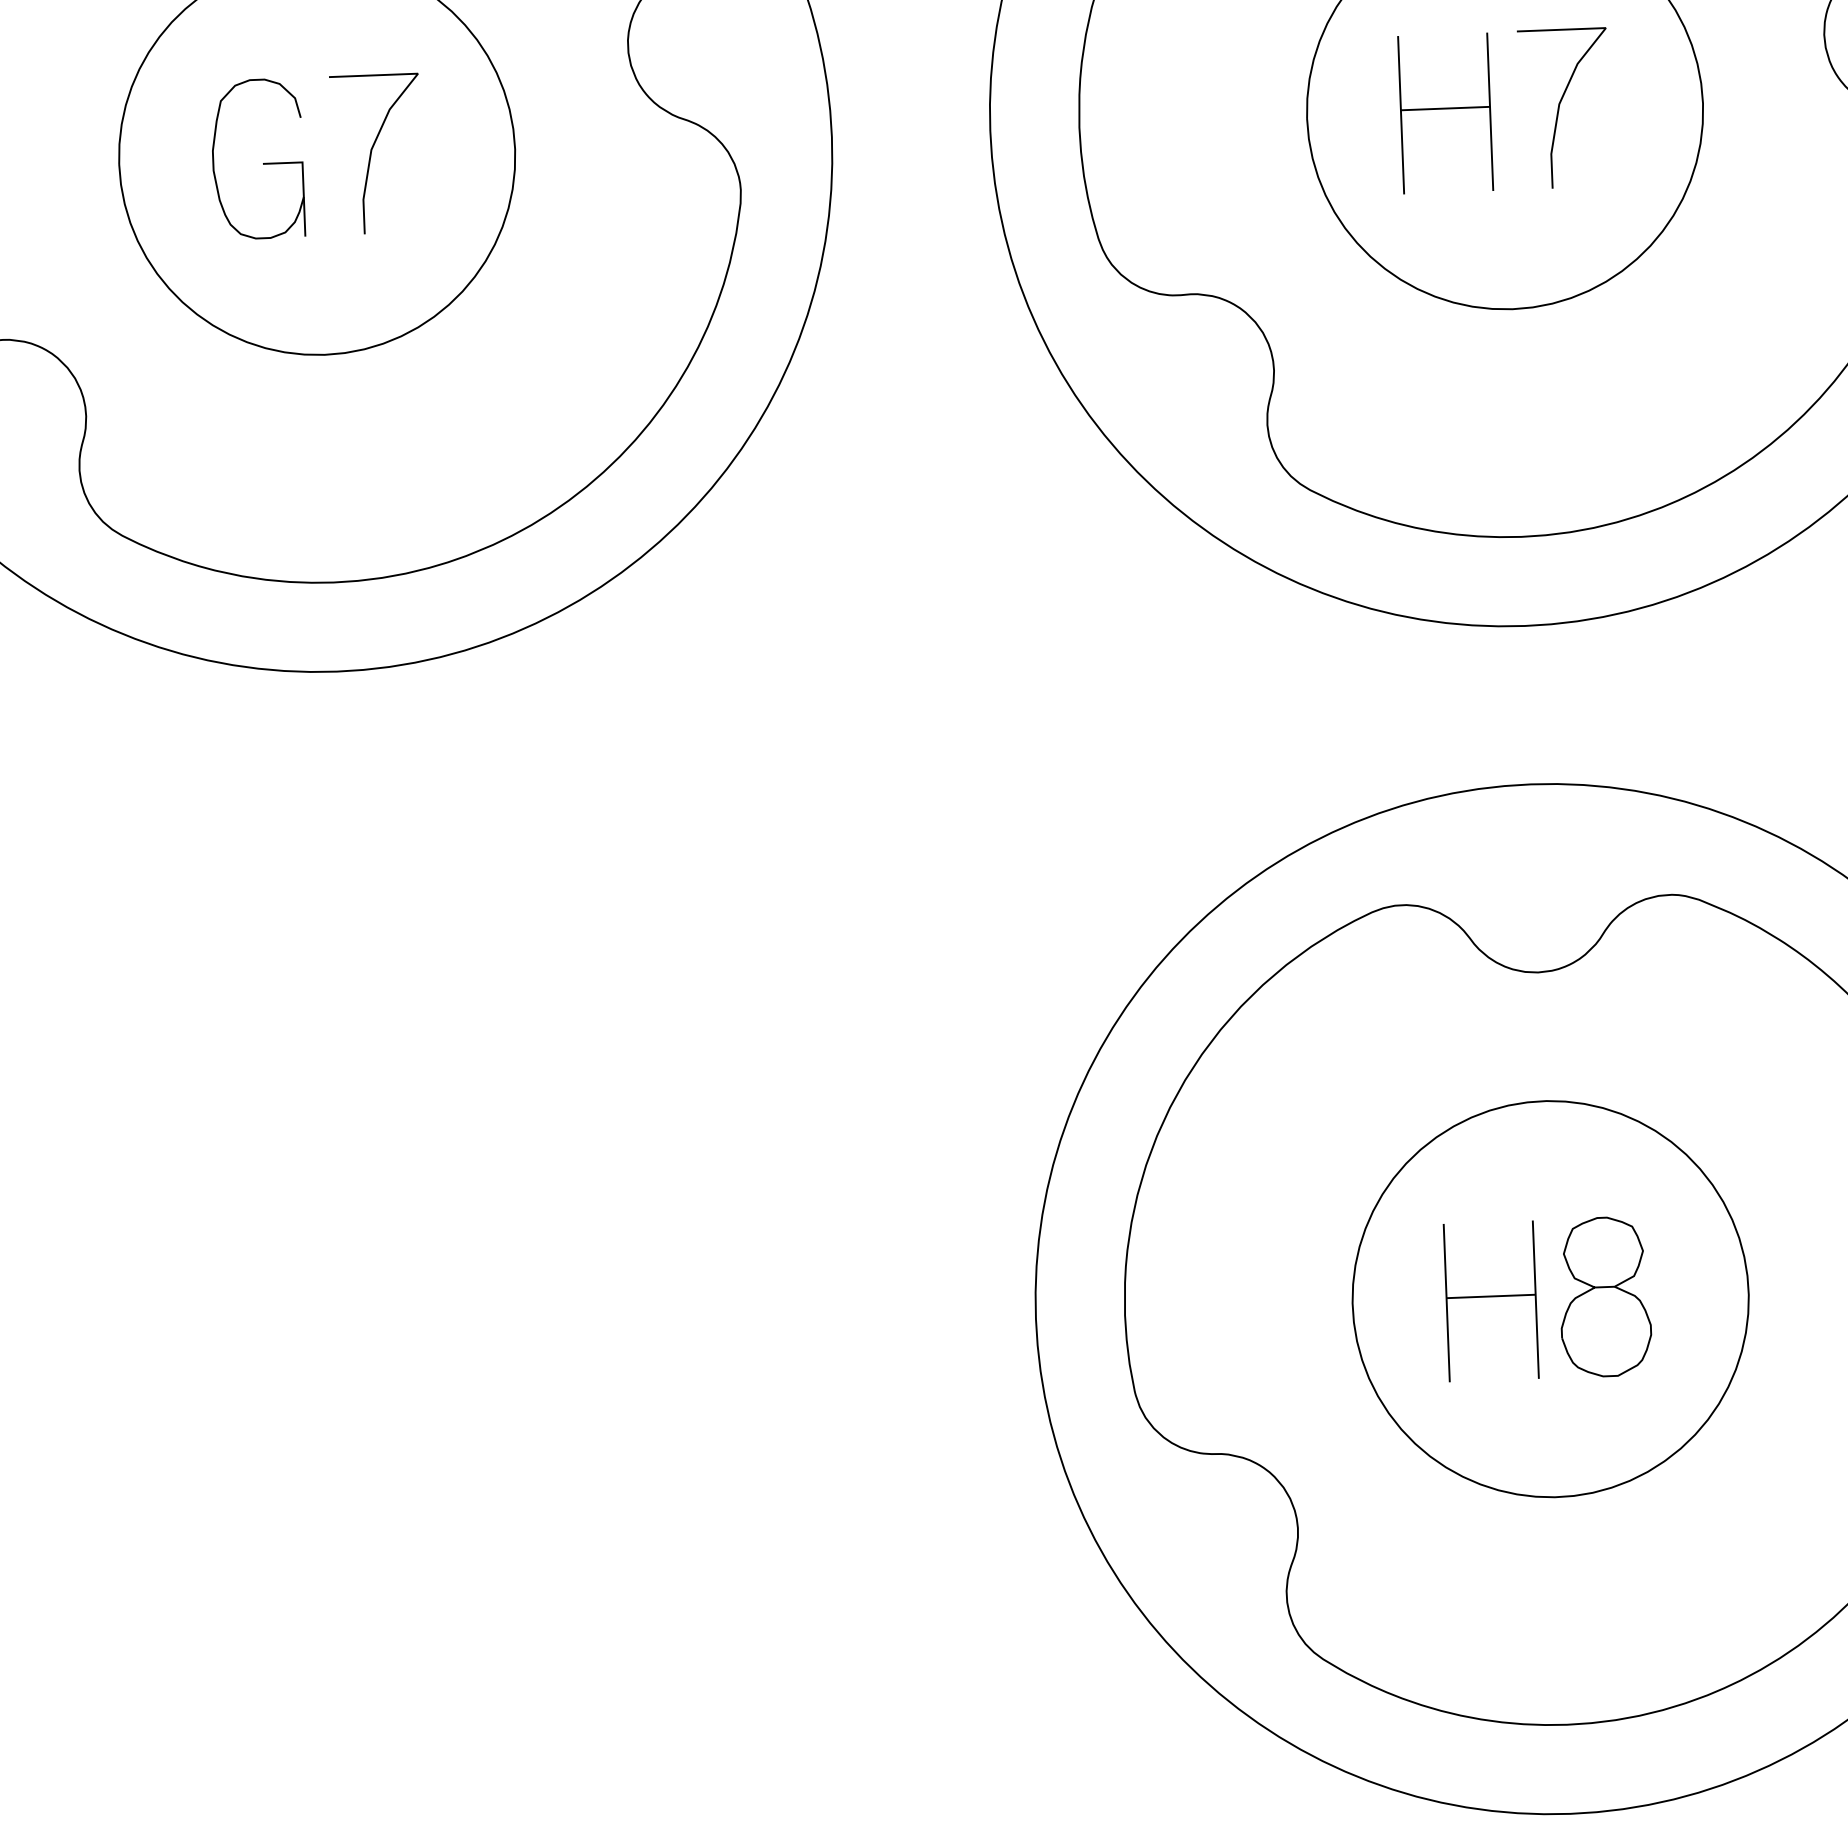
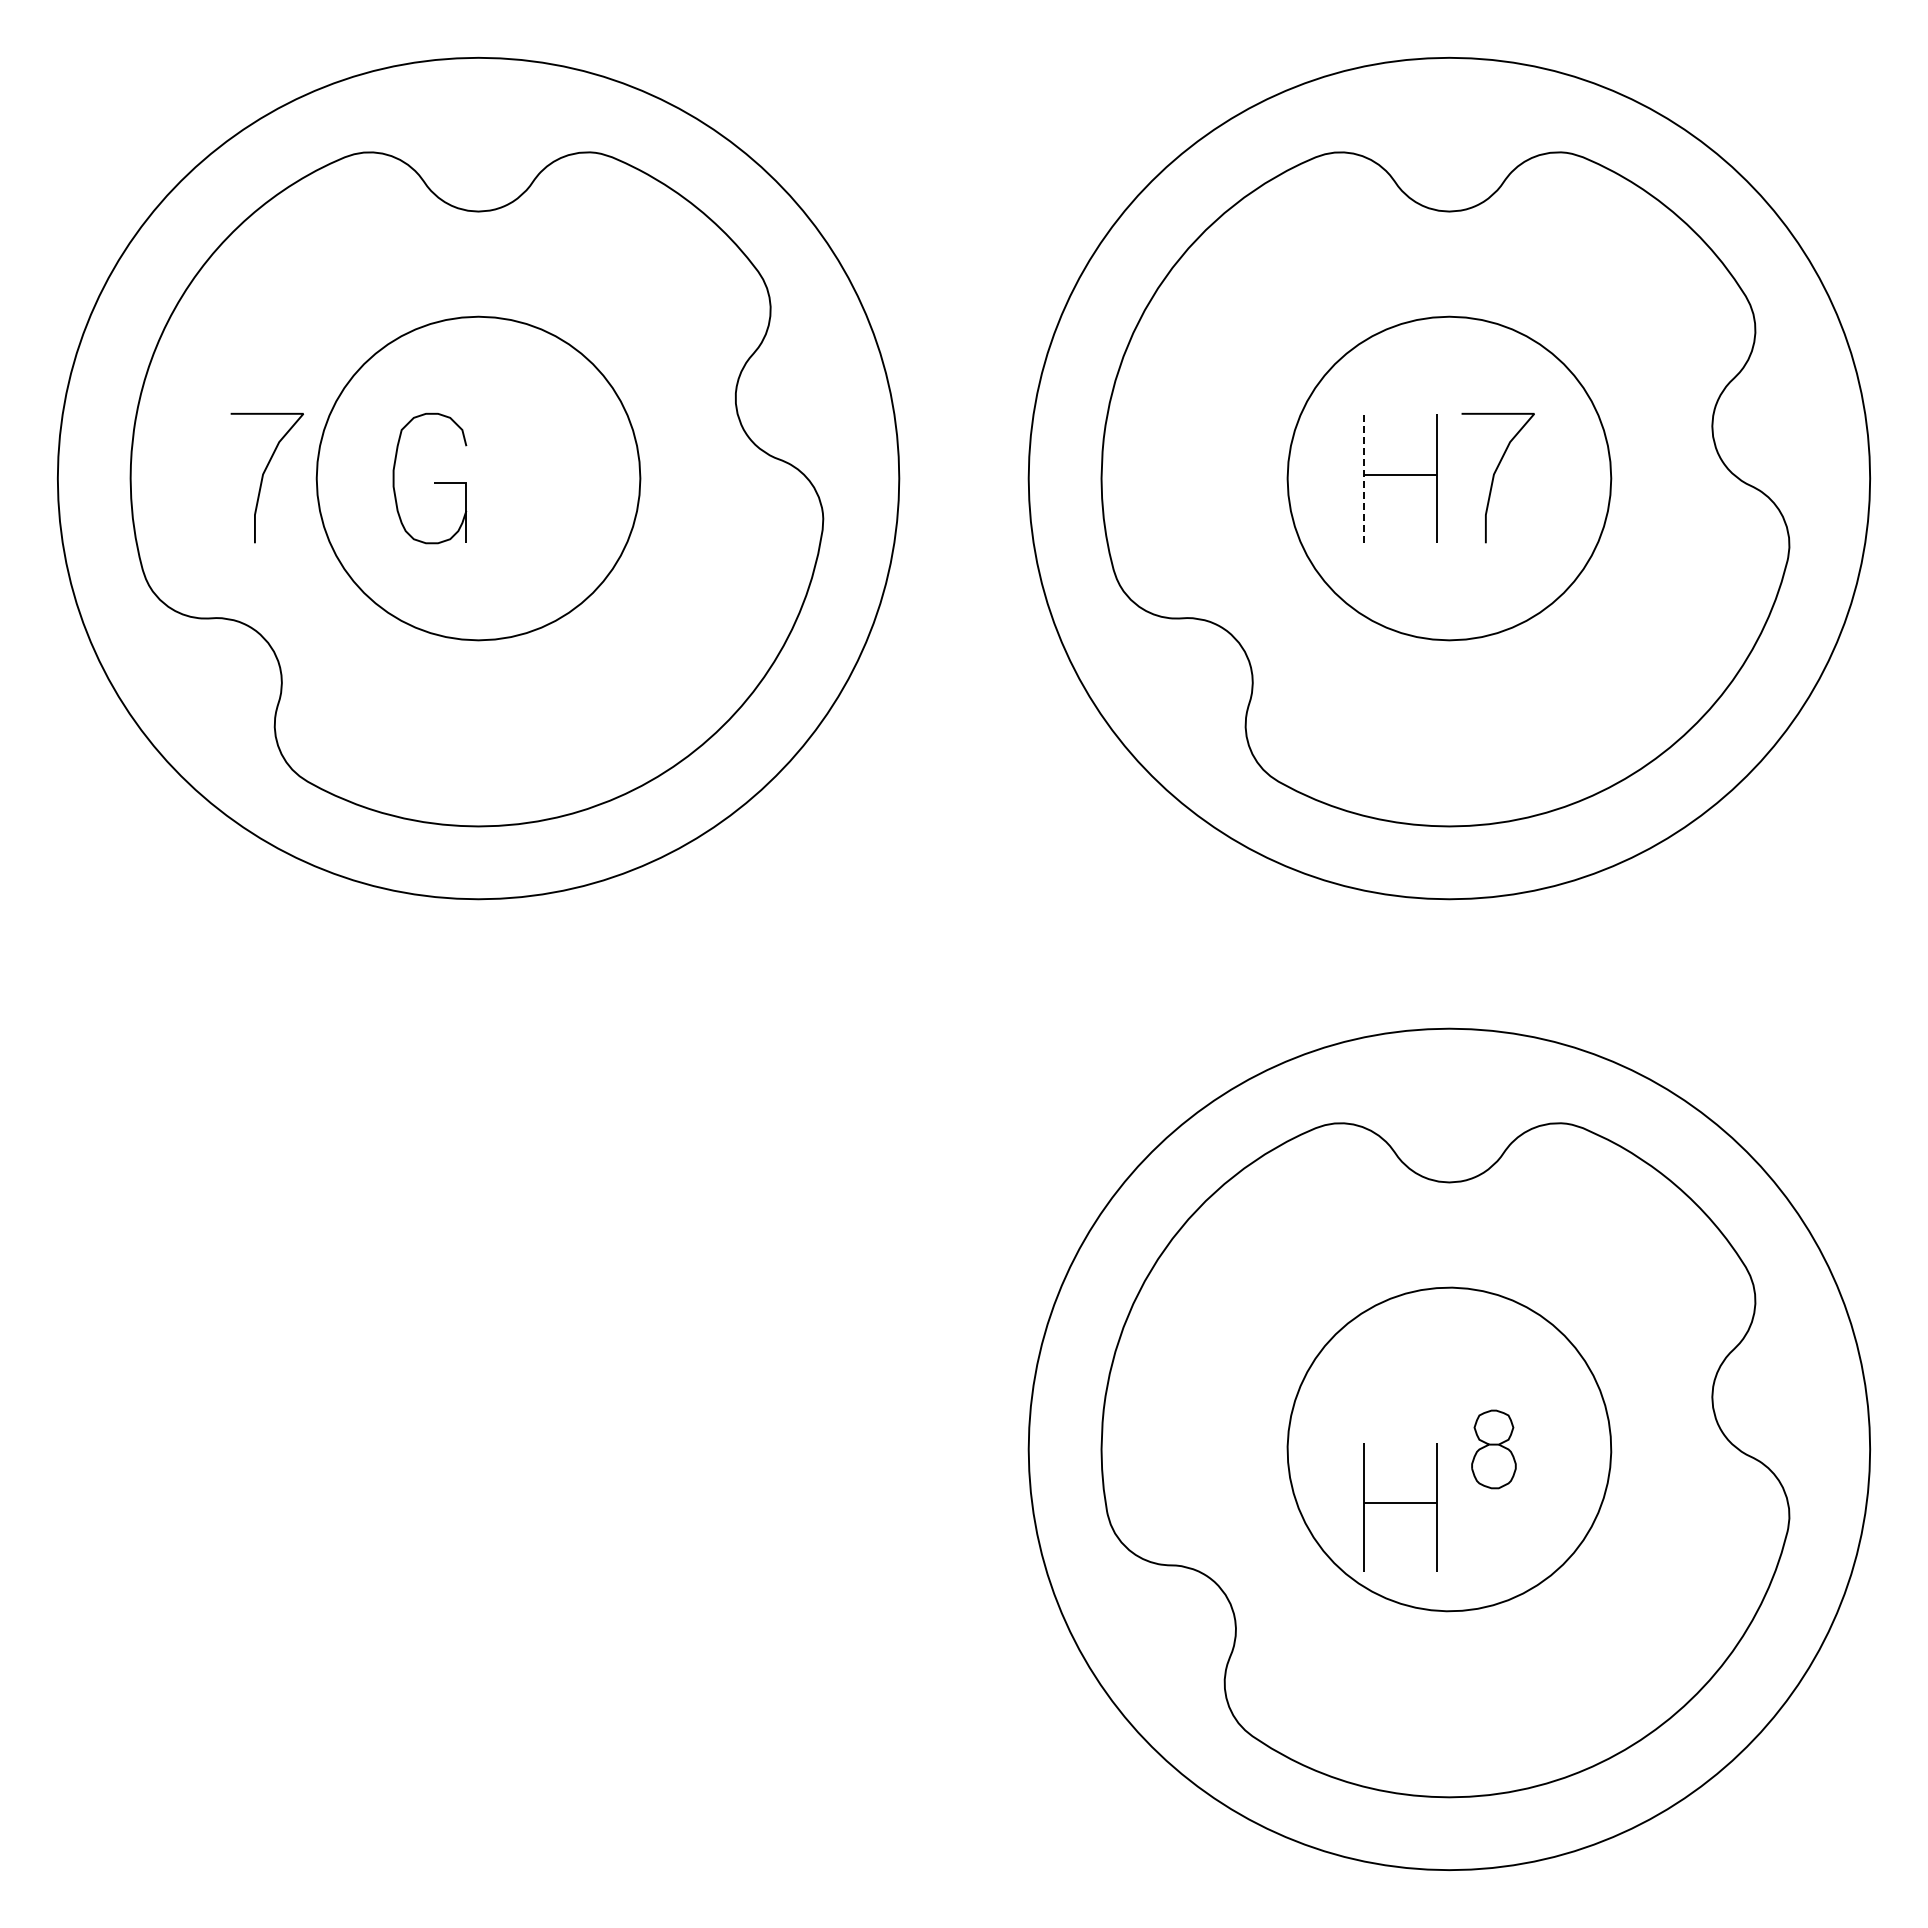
line: (1401, 115) -> (1364, 478), solid -> dashed
curve: (372, 153) -> (263, 477), moved
part: (1604, 1297) -> (1493, 1449), size x0.6
part: (1490, 1301) -> (1400, 1507), moved

